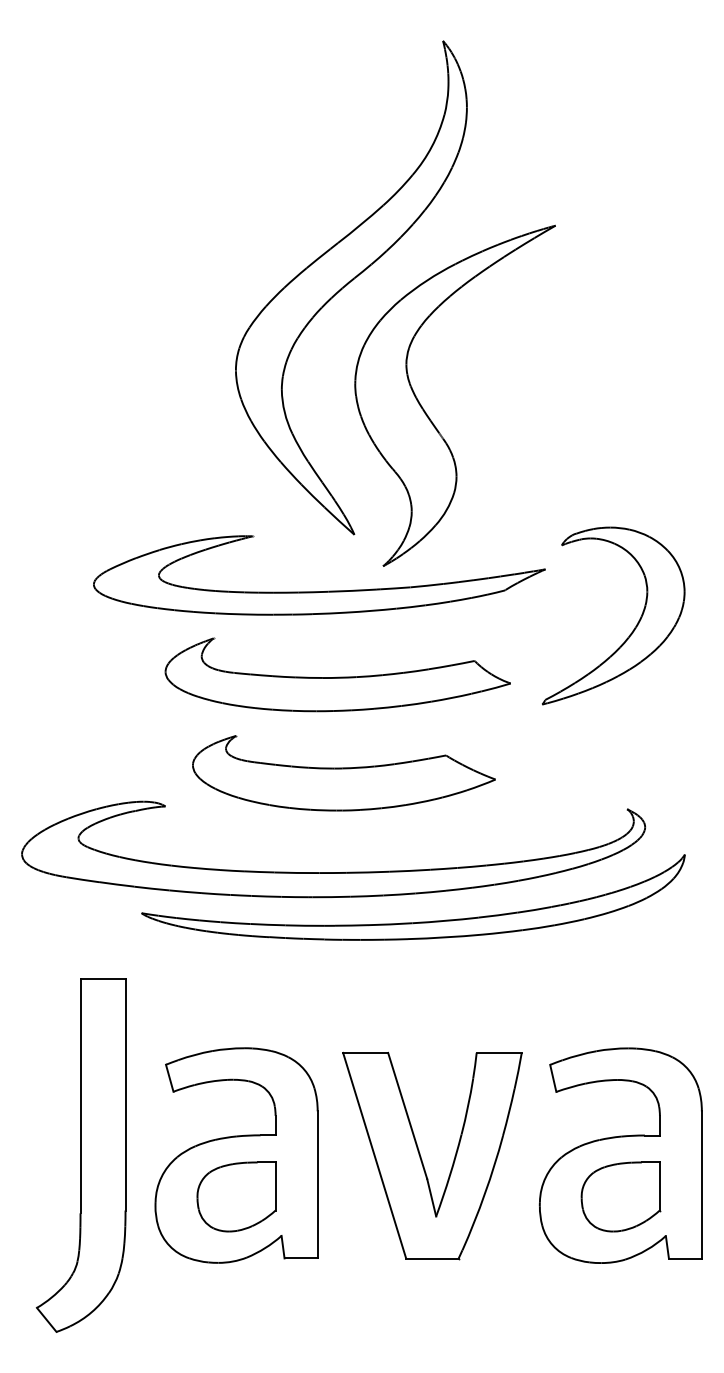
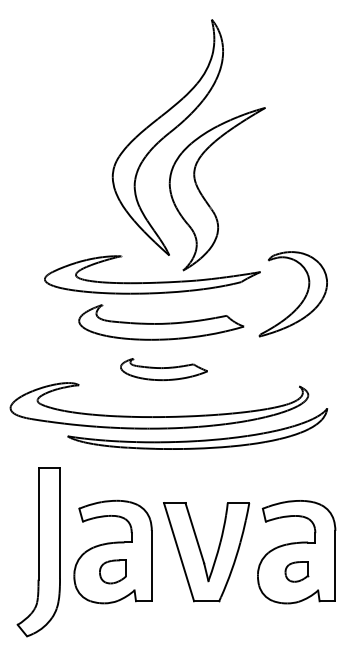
part: (342, 773) -> (163, 369), size x0.6
part: (235, 1196) -> (112, 571), size x0.7
part: (620, 1196) -> (296, 571), size x0.6

